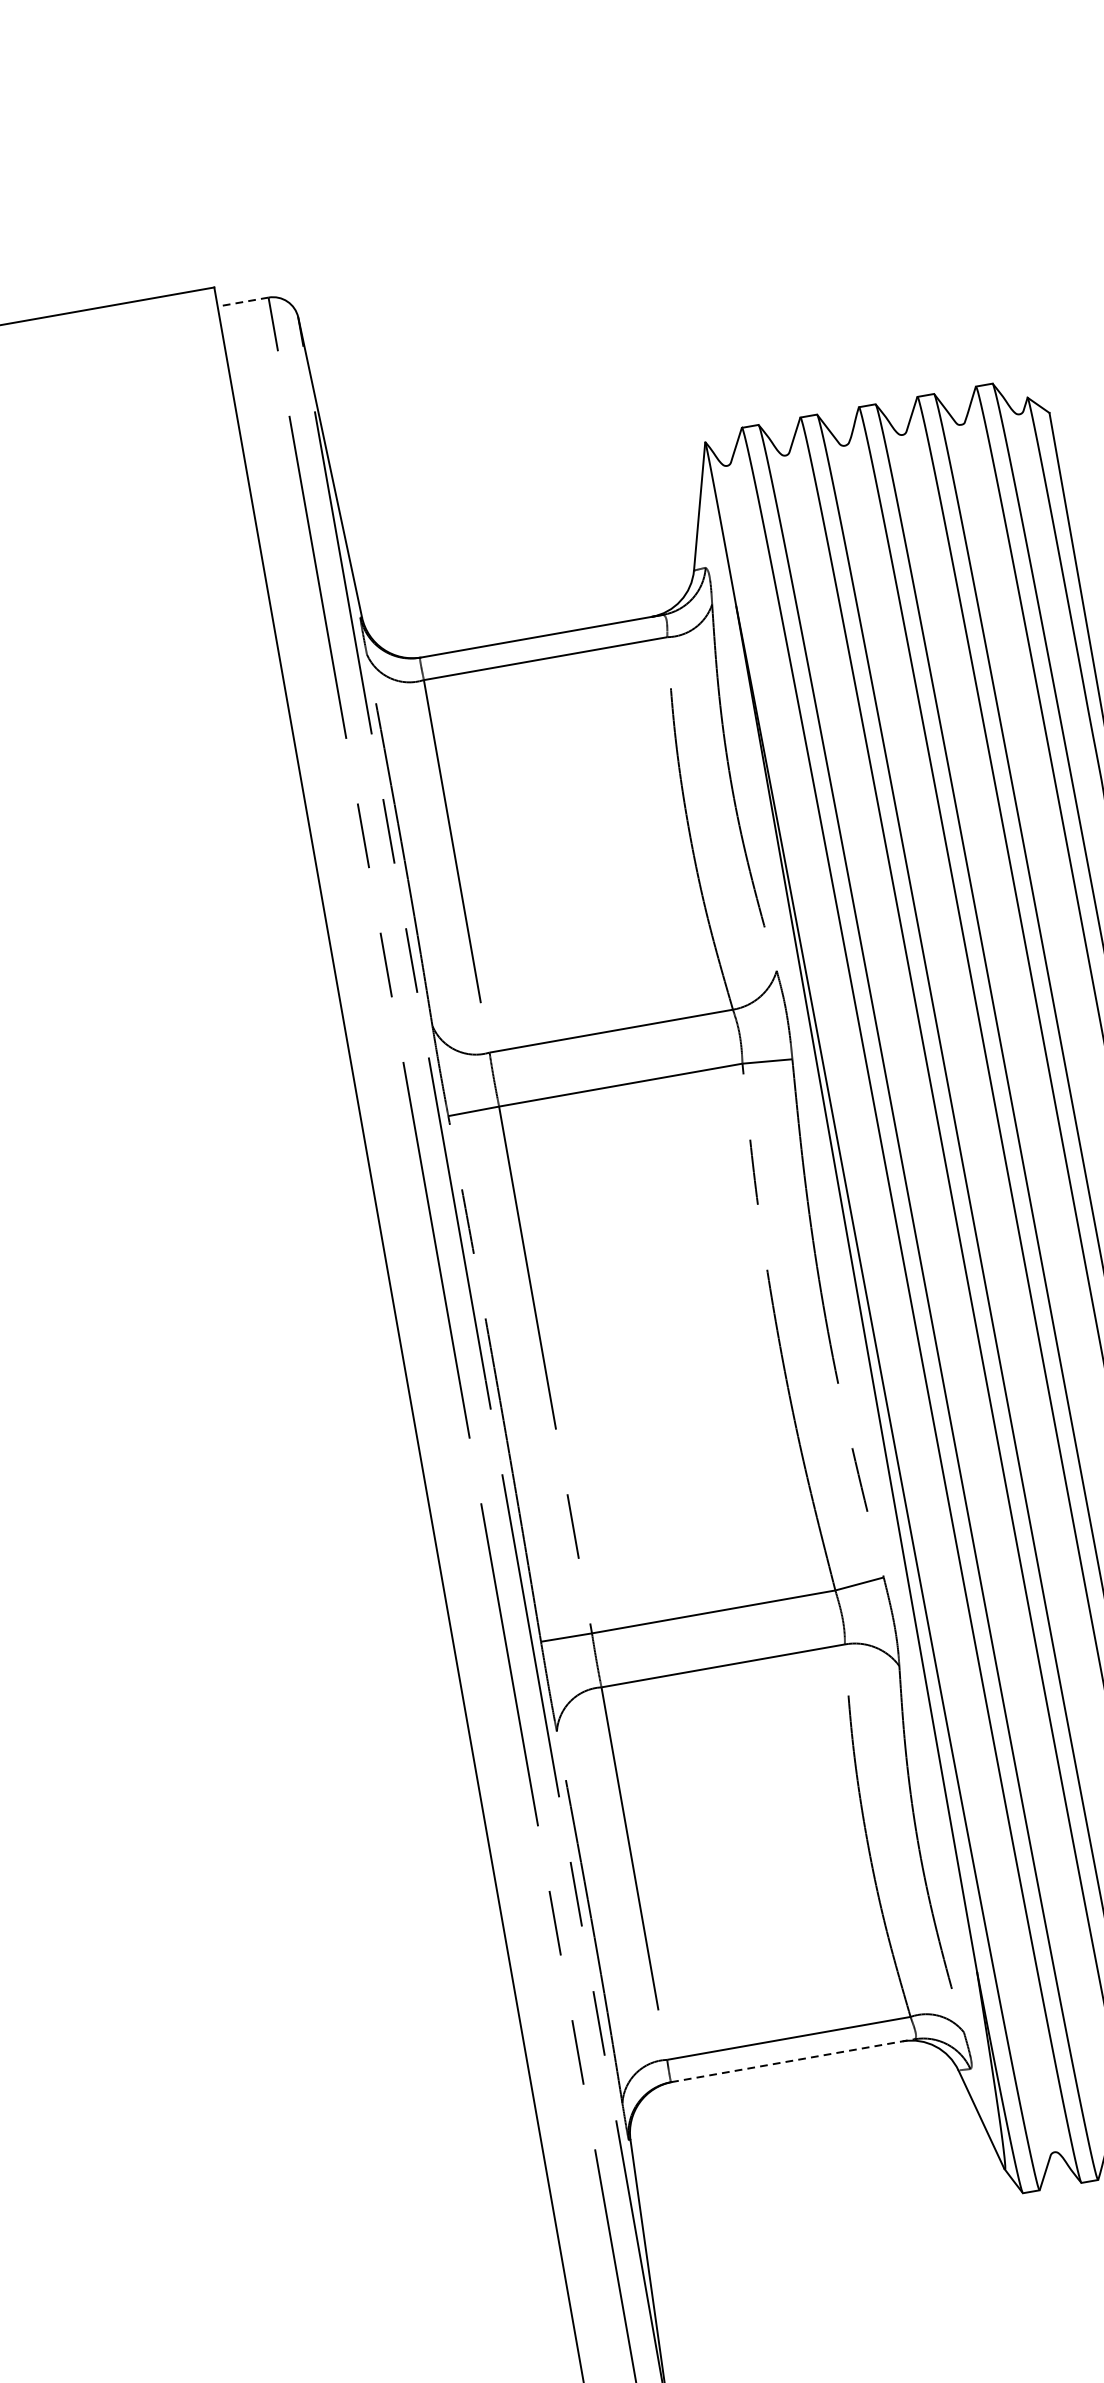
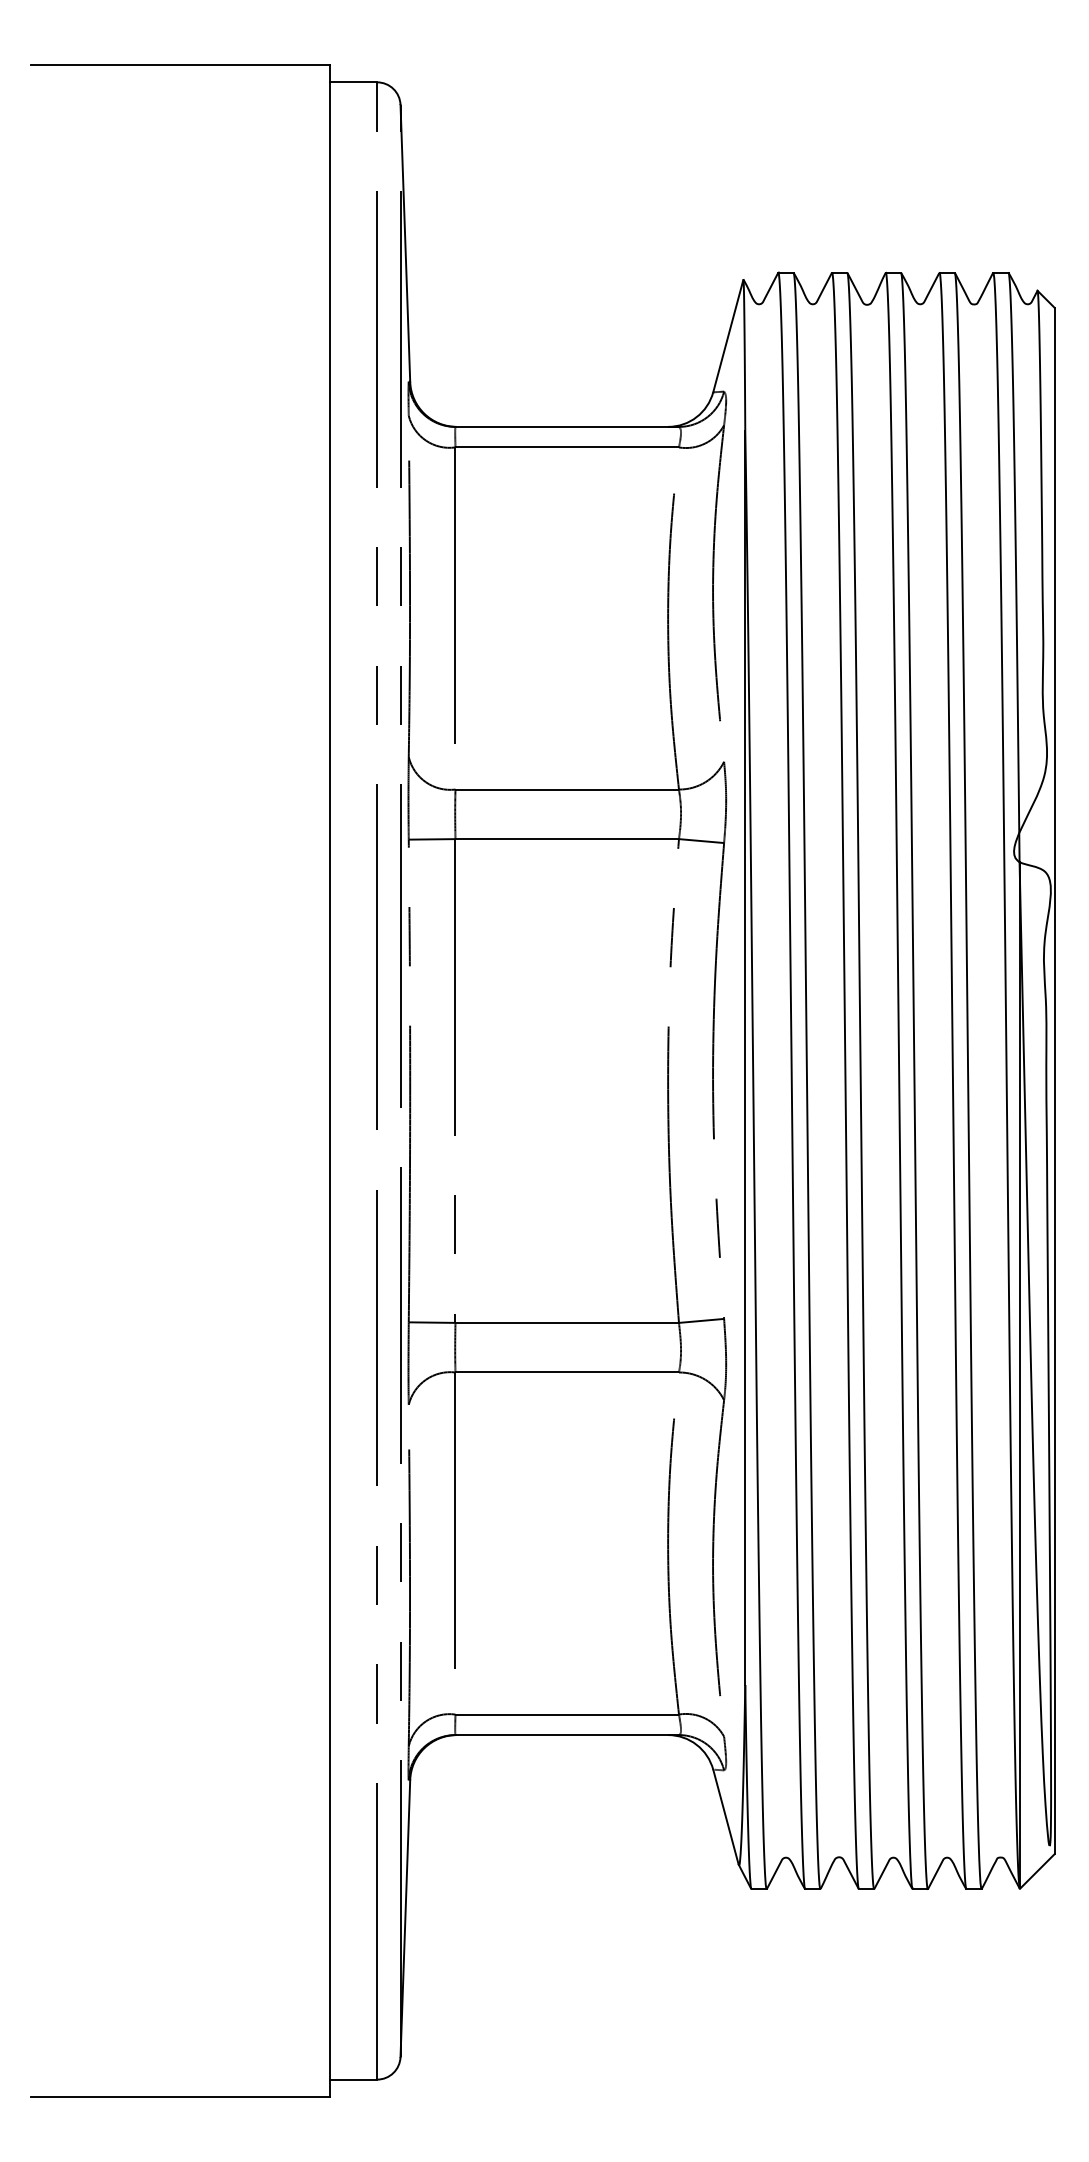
line: (242, 302) -> (353, 82), dashed -> solid
line: (793, 2061) -> (567, 1735), dashed -> solid

